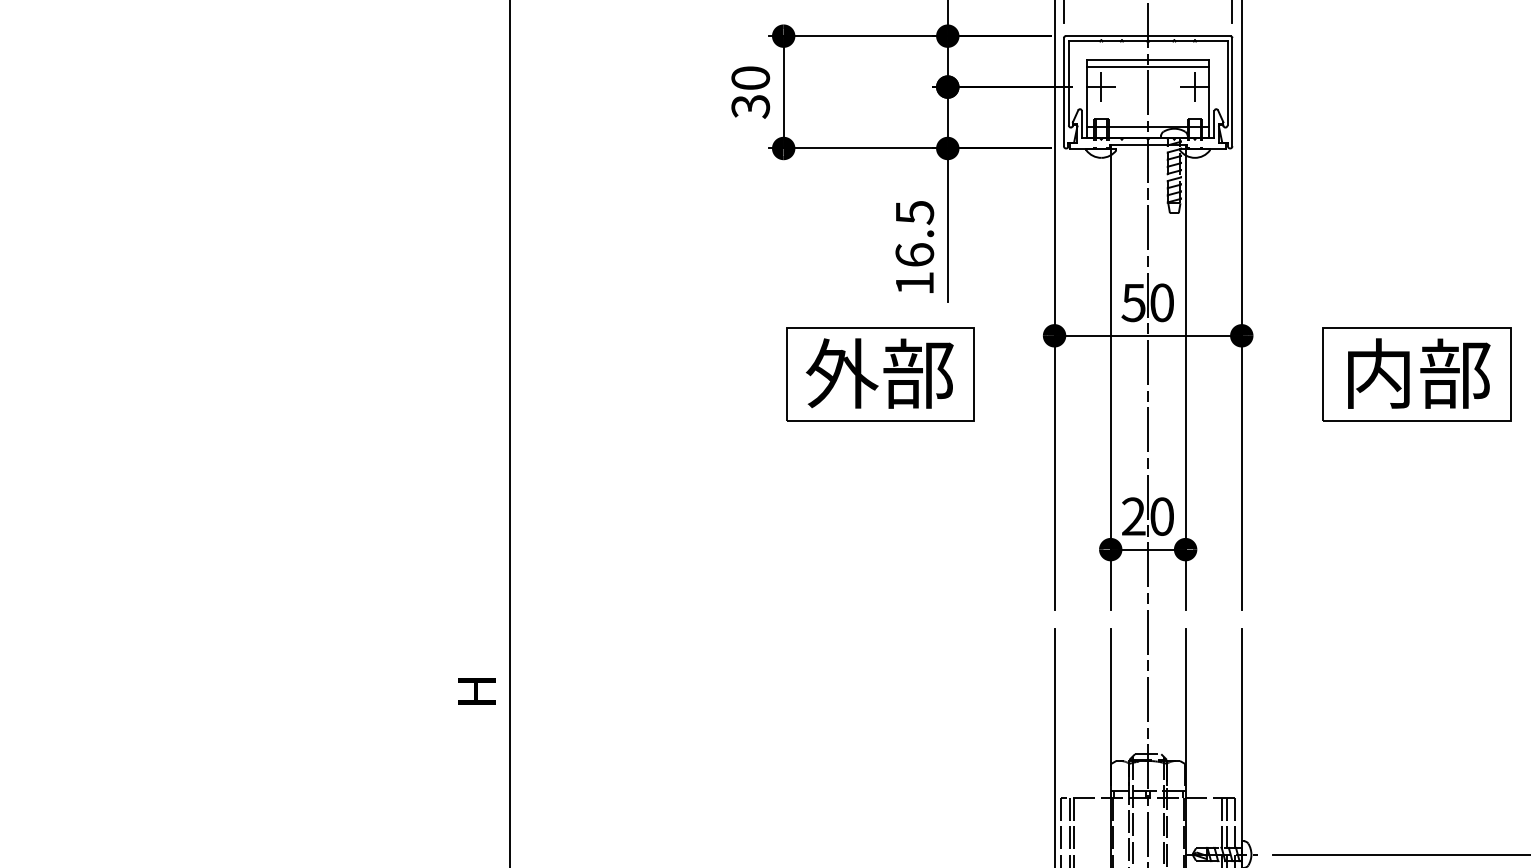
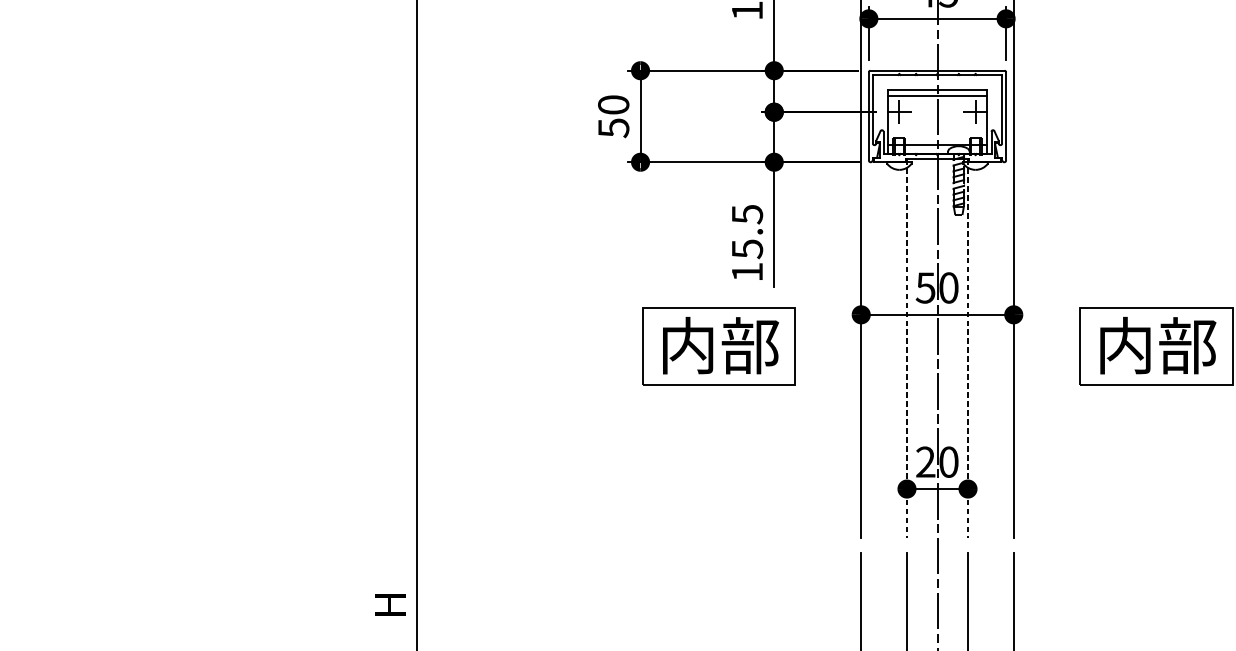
text: (750, 106) -> (613, 128), 30 -> 50
text: (914, 255) -> (747, 249), 16.5 -> 15.5
text: (841, 373) -> (687, 345), 外部 -> 内部
line: (1110, 377) -> (906, 348), solid -> dashed
line: (1185, 377) -> (967, 348), solid -> dashed

